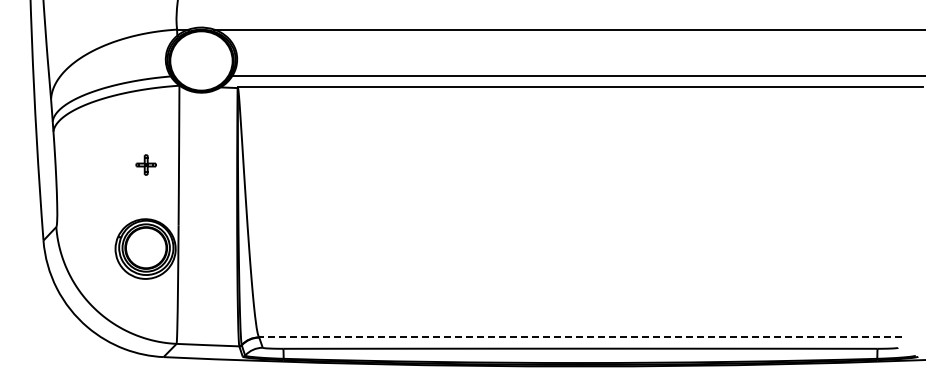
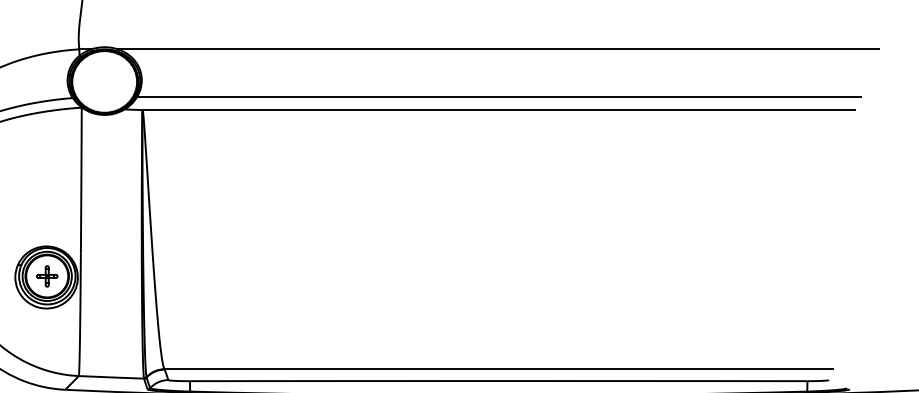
part: (145, 164) -> (46, 275), moved
line: (579, 337) -> (497, 369), dashed -> solid

